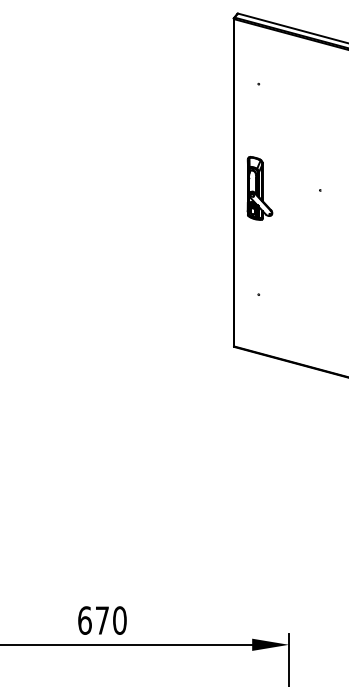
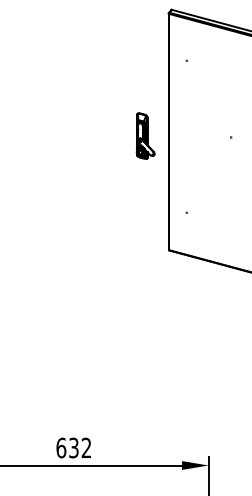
part: (259, 187) -> (145, 135), moved
text: (111, 619) -> (80, 447), 670 -> 632

